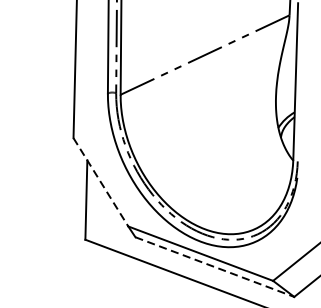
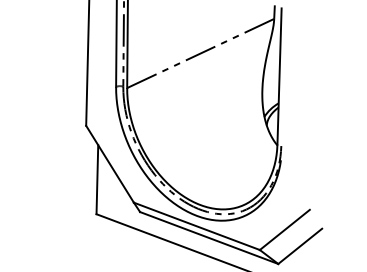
line: (101, 182) -> (110, 164), dashed -> solid
line: (215, 267) -> (209, 238), dashed -> solid

